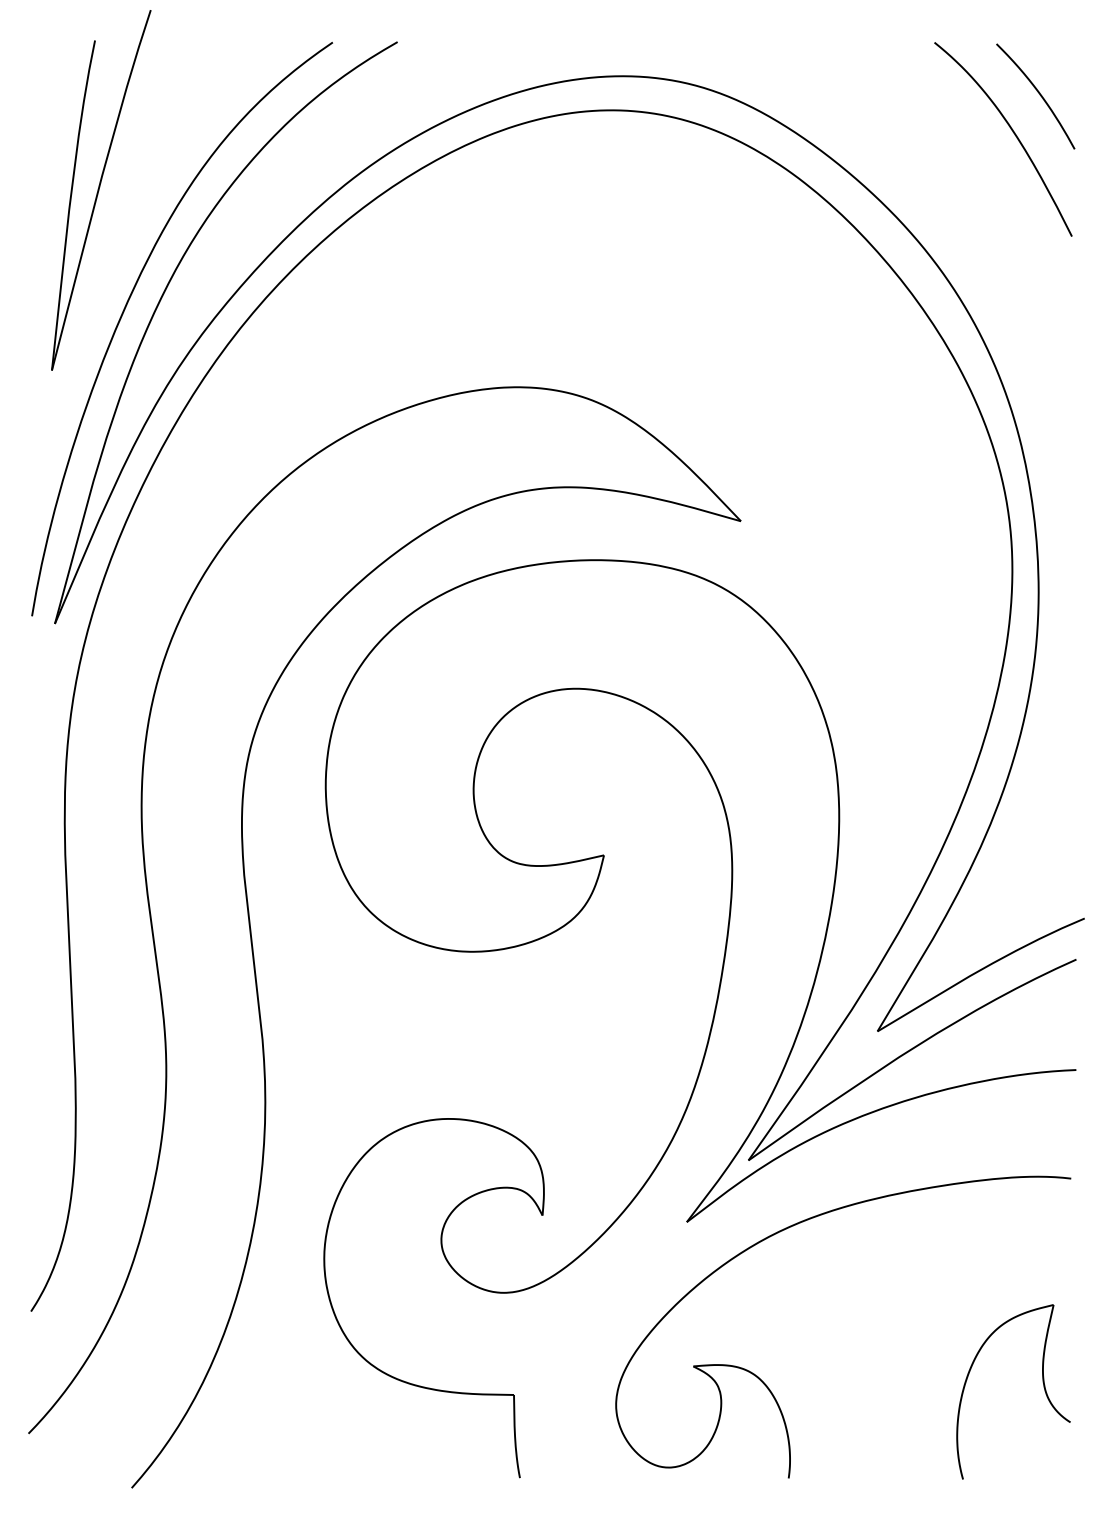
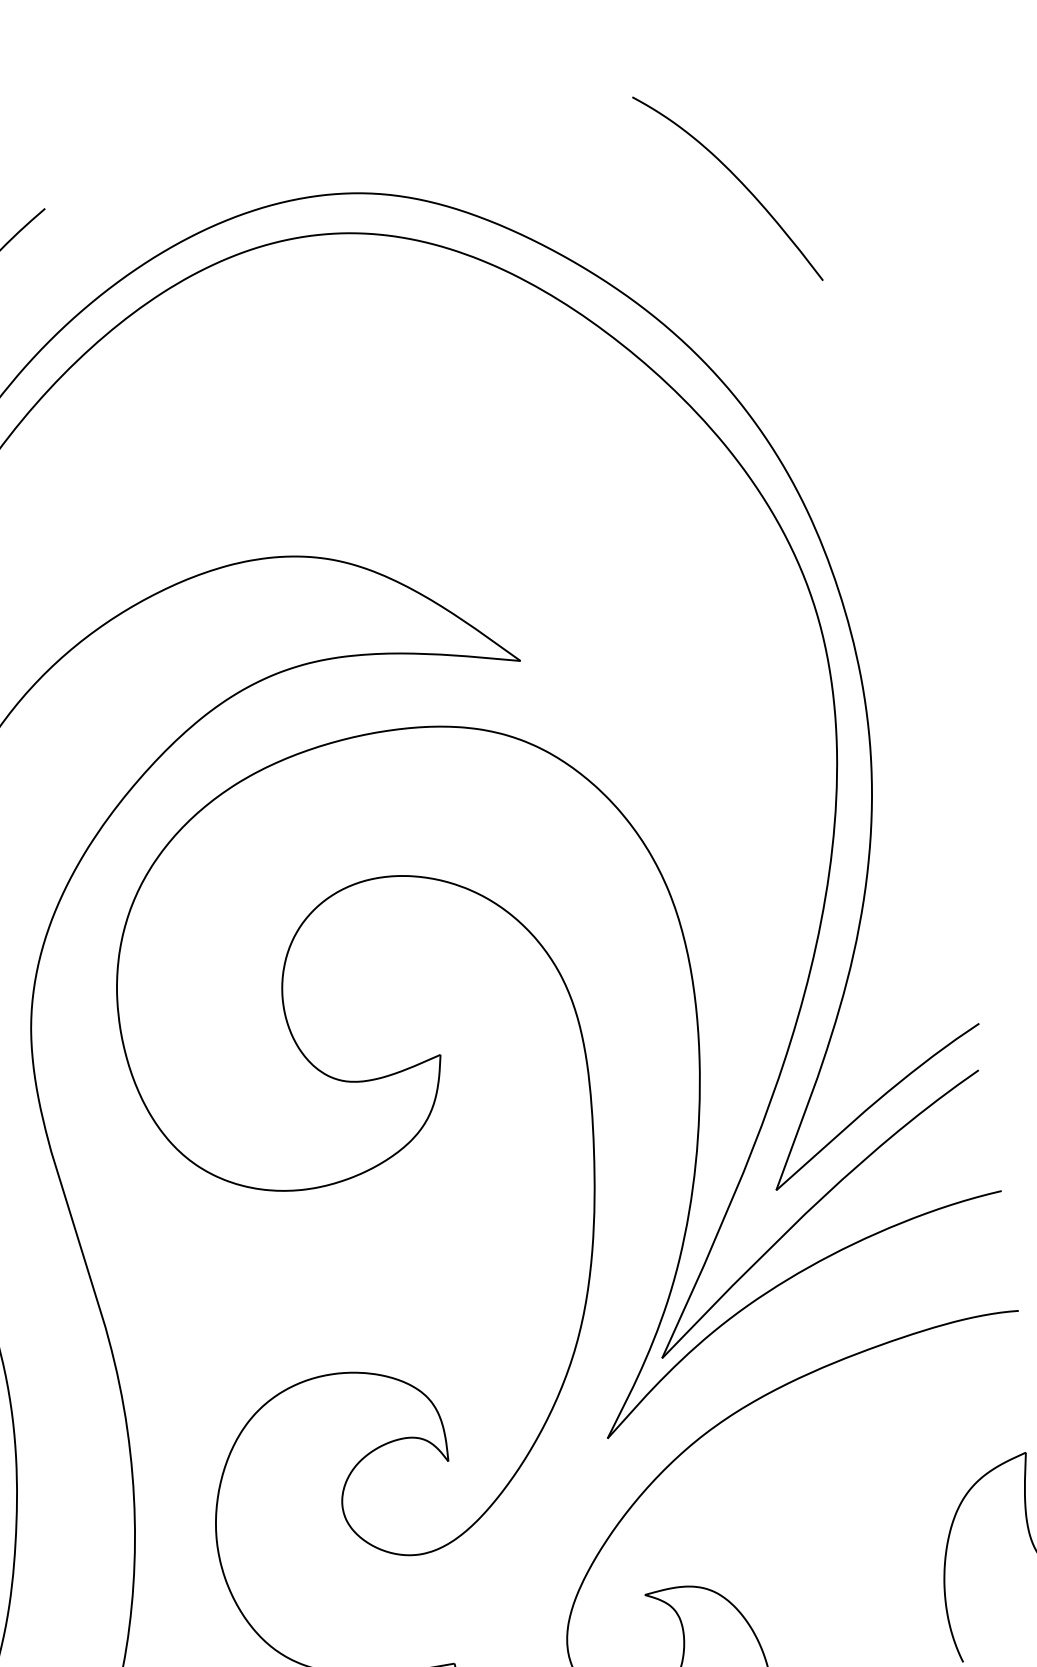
curve: (1039, 95) -> (758, 133), removed

